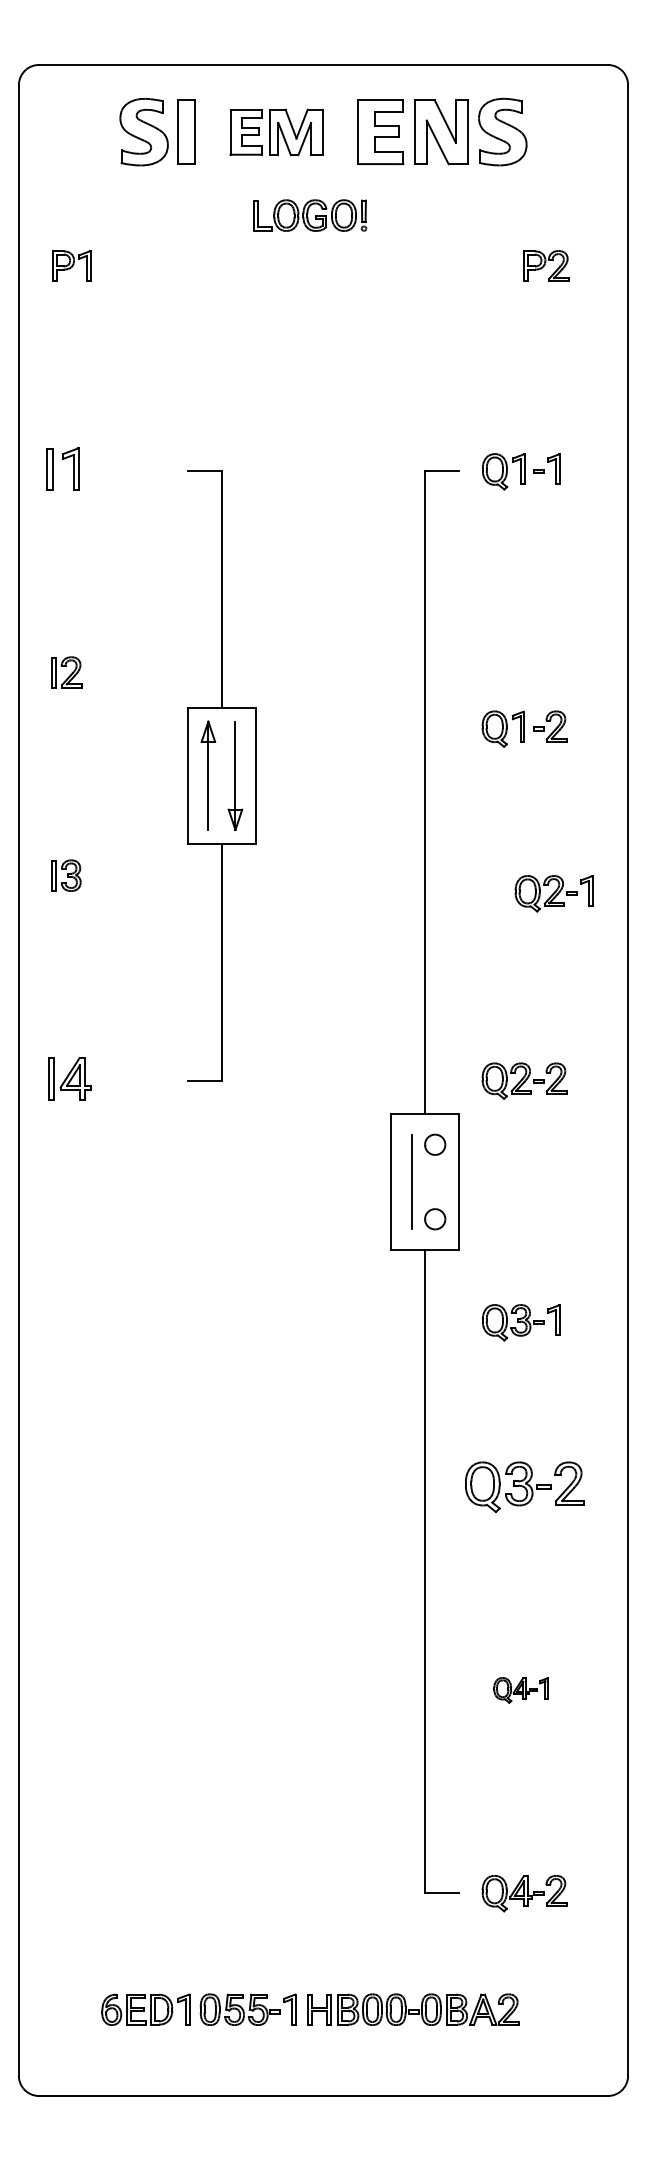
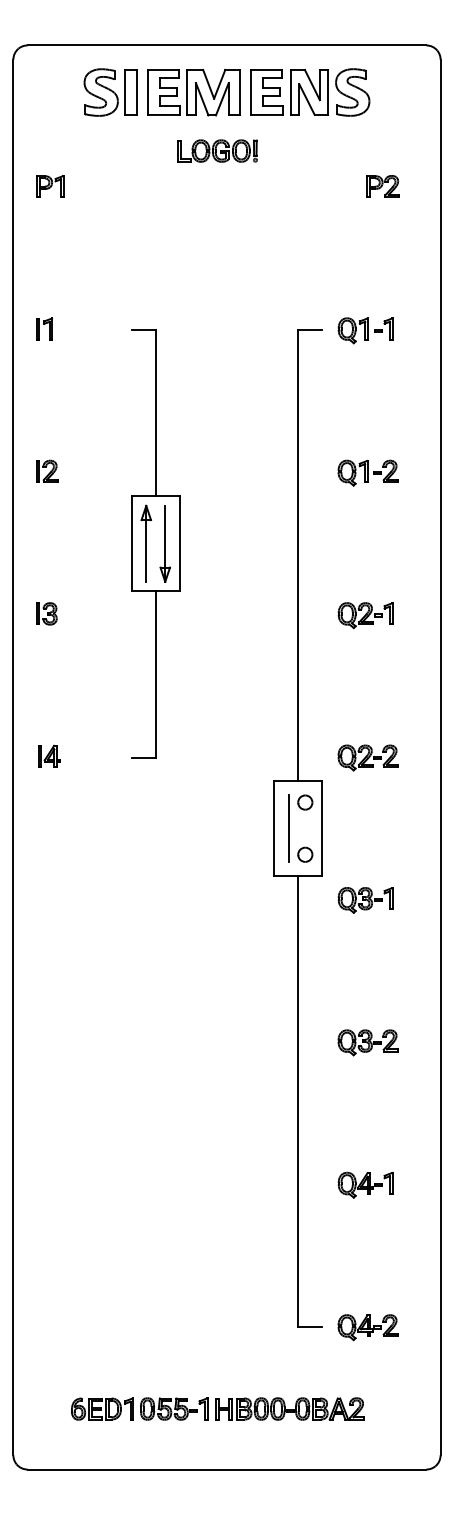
part: (275, 132) -> (193, 92), size x1.43
part: (63, 468) -> (44, 328), size x0.71
part: (523, 728) -> (367, 472), moved
part: (553, 893) -> (365, 615), moved
part: (70, 1077) -> (49, 755), size x0.71
part: (521, 1322) -> (365, 900), moved
part: (523, 1486) -> (367, 1042), size x0.71
part: (521, 1689) -> (365, 1184), size x1.43

